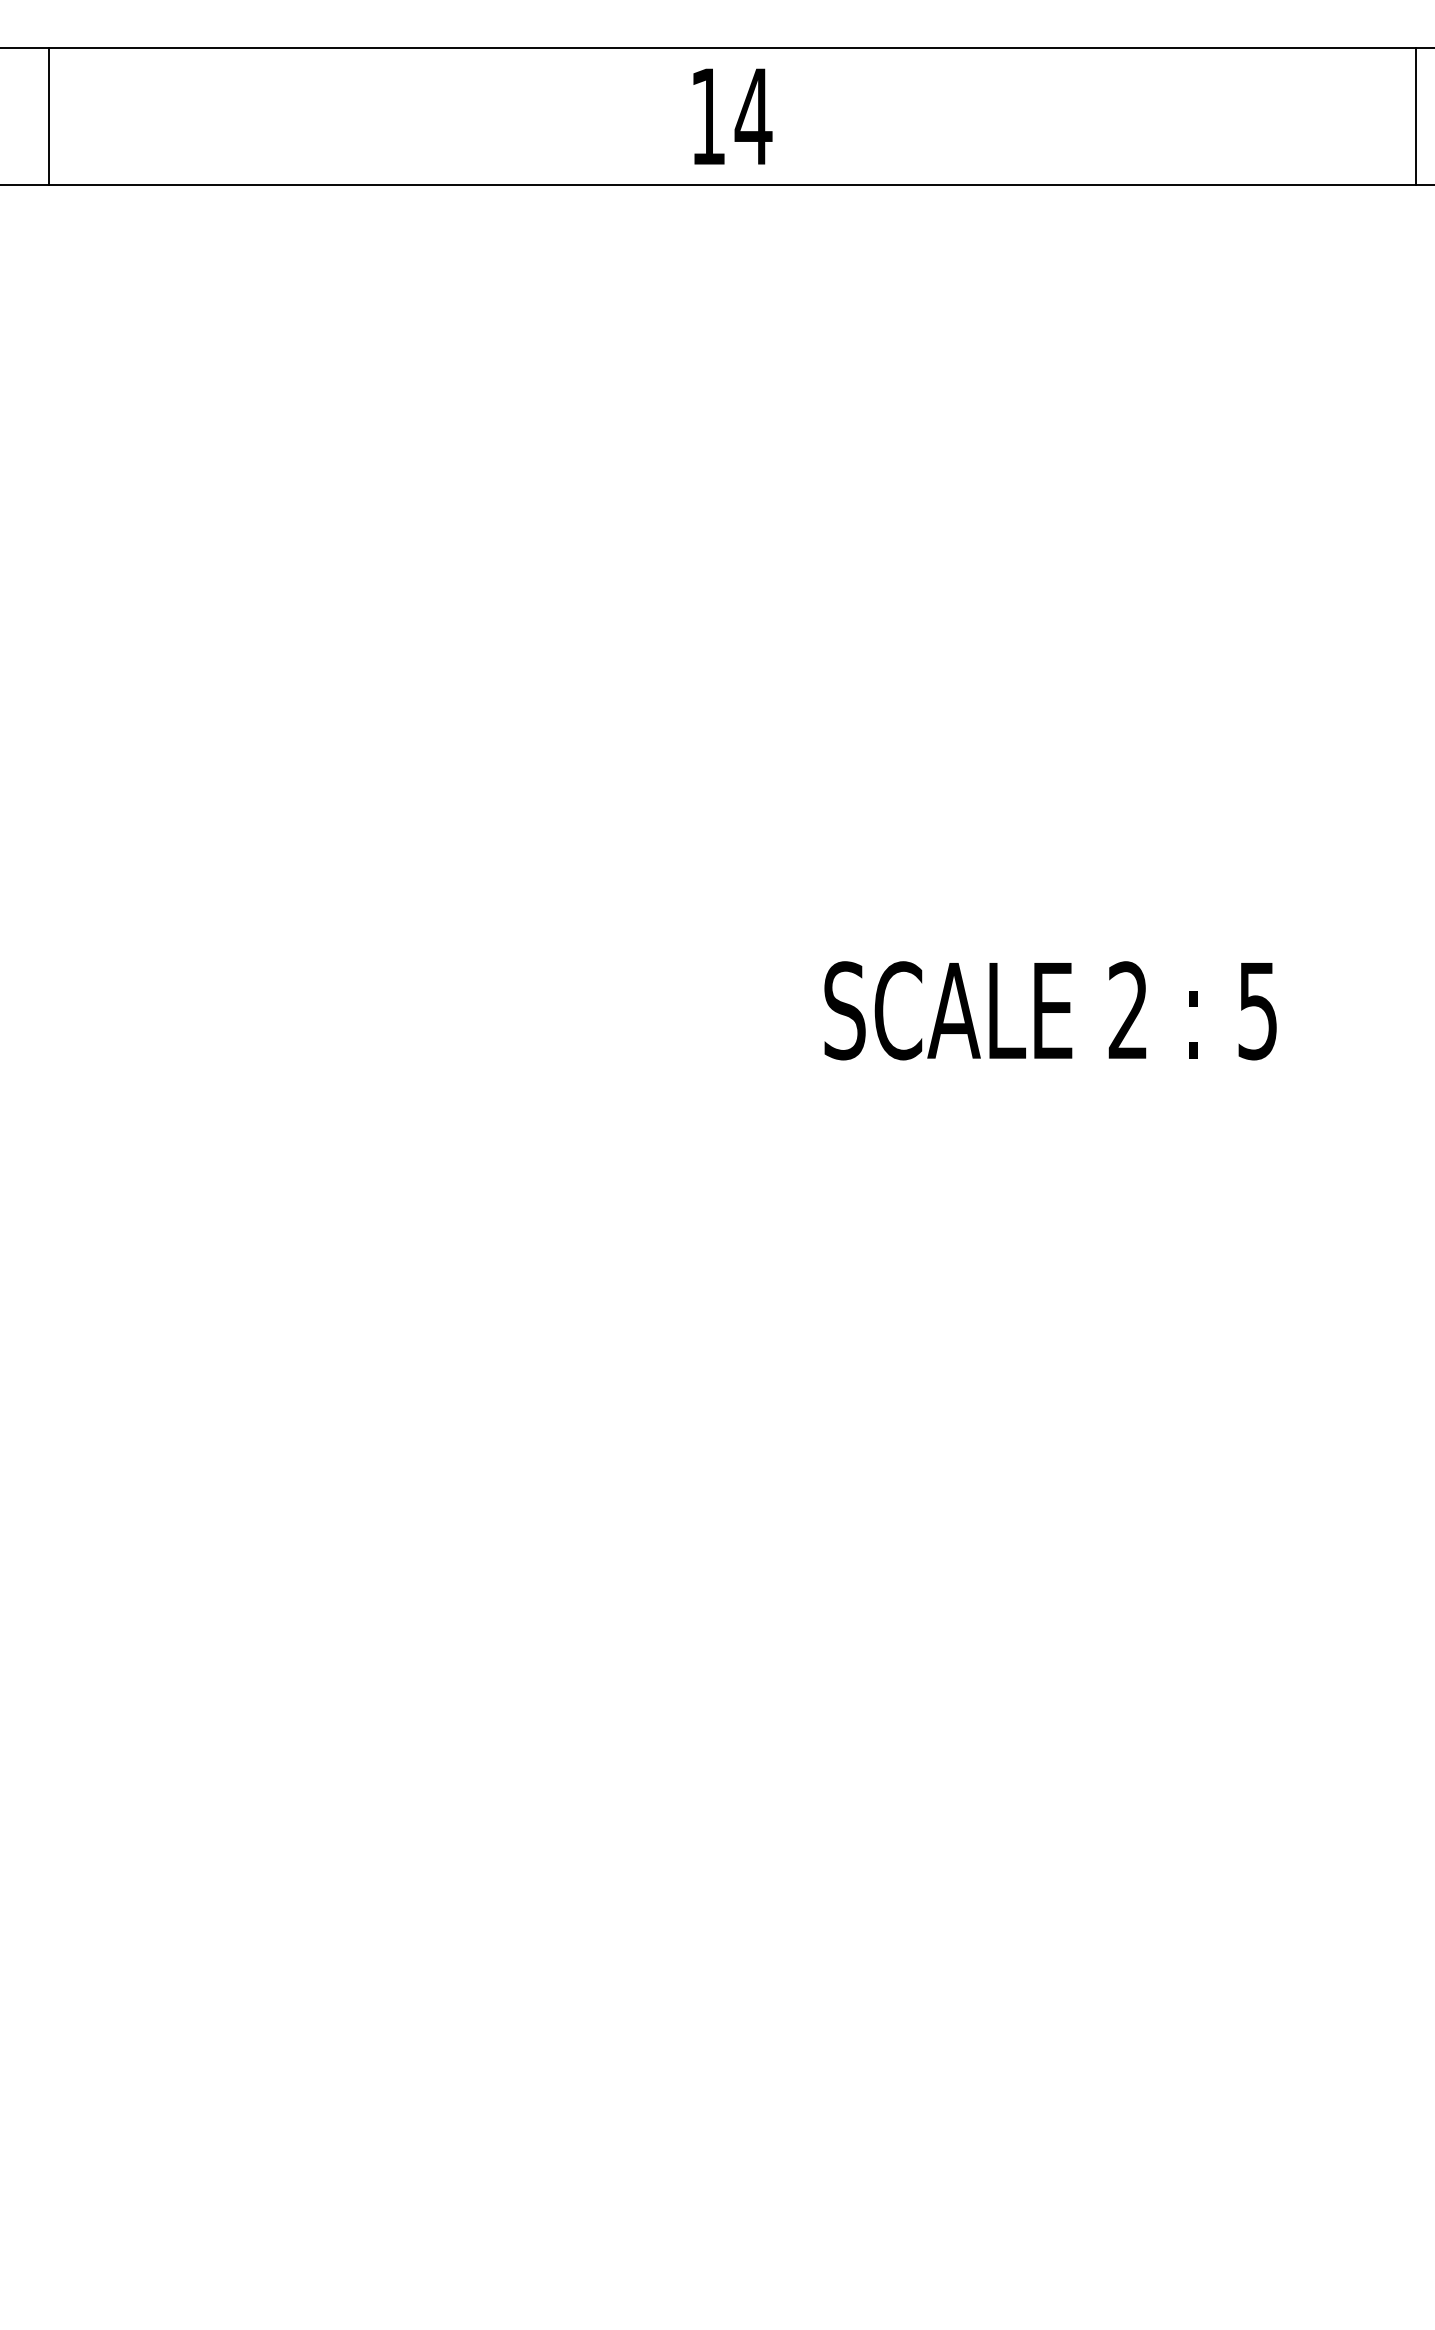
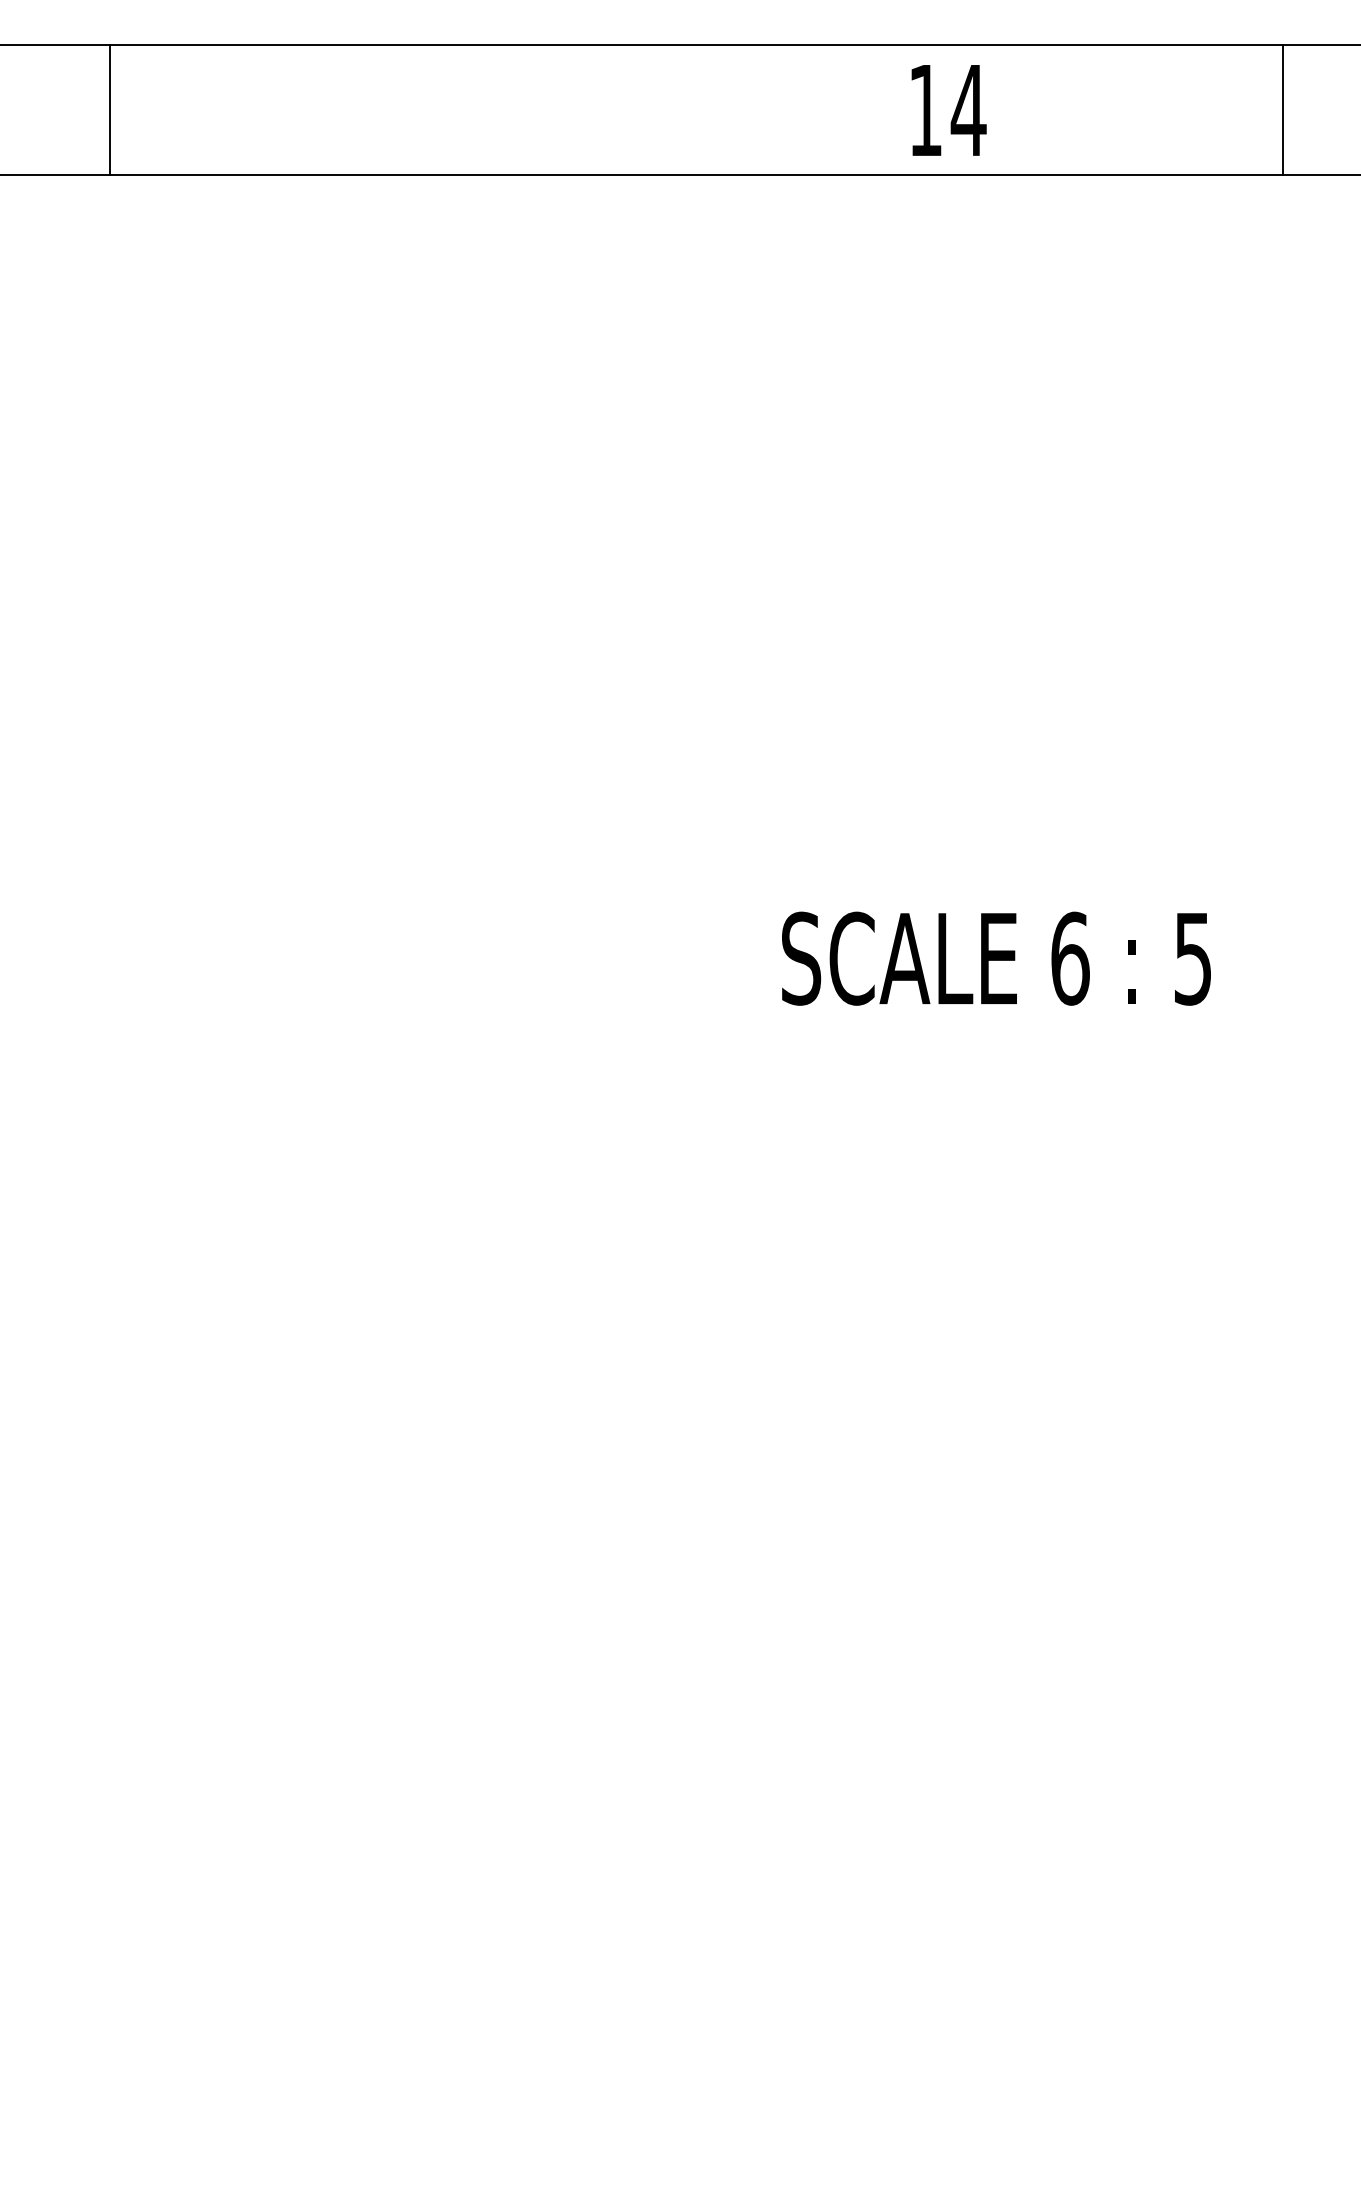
line: (48, 116) -> (109, 110), moved
text: (732, 116) -> (948, 110), moved
line: (1416, 116) -> (1283, 110), moved
text: (1128, 1010) -> (1070, 958), 2 -> 6

